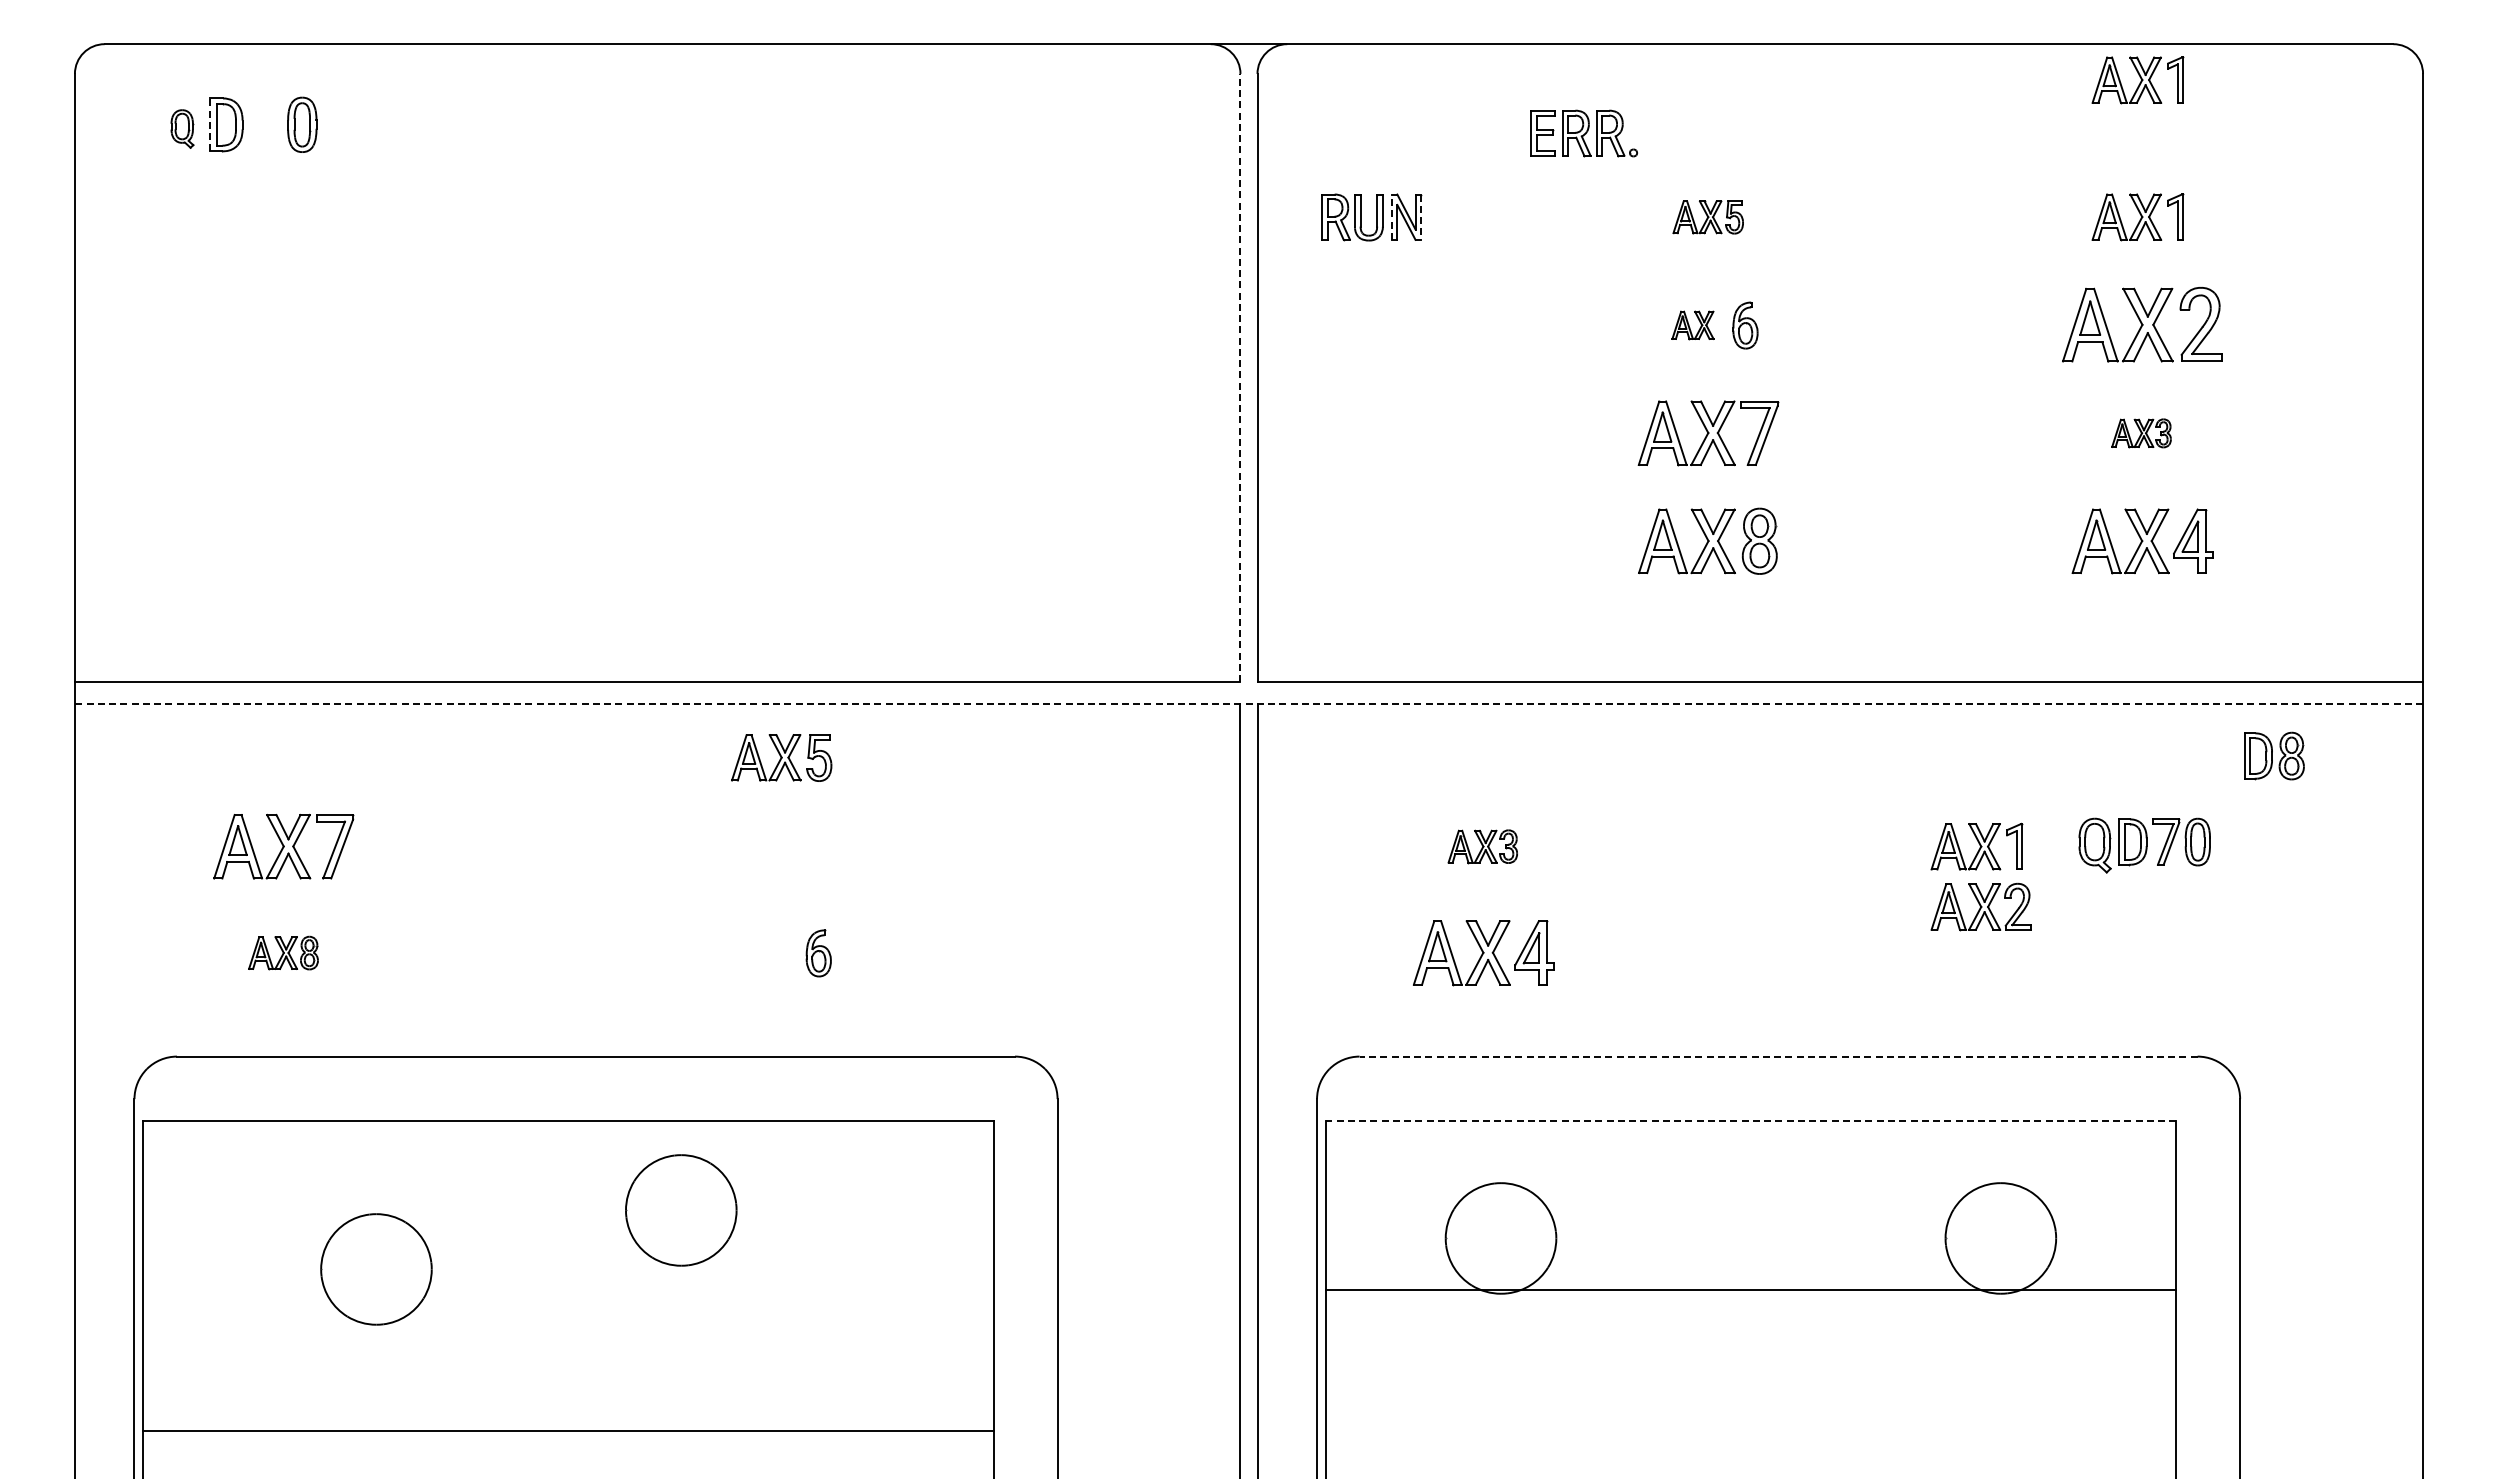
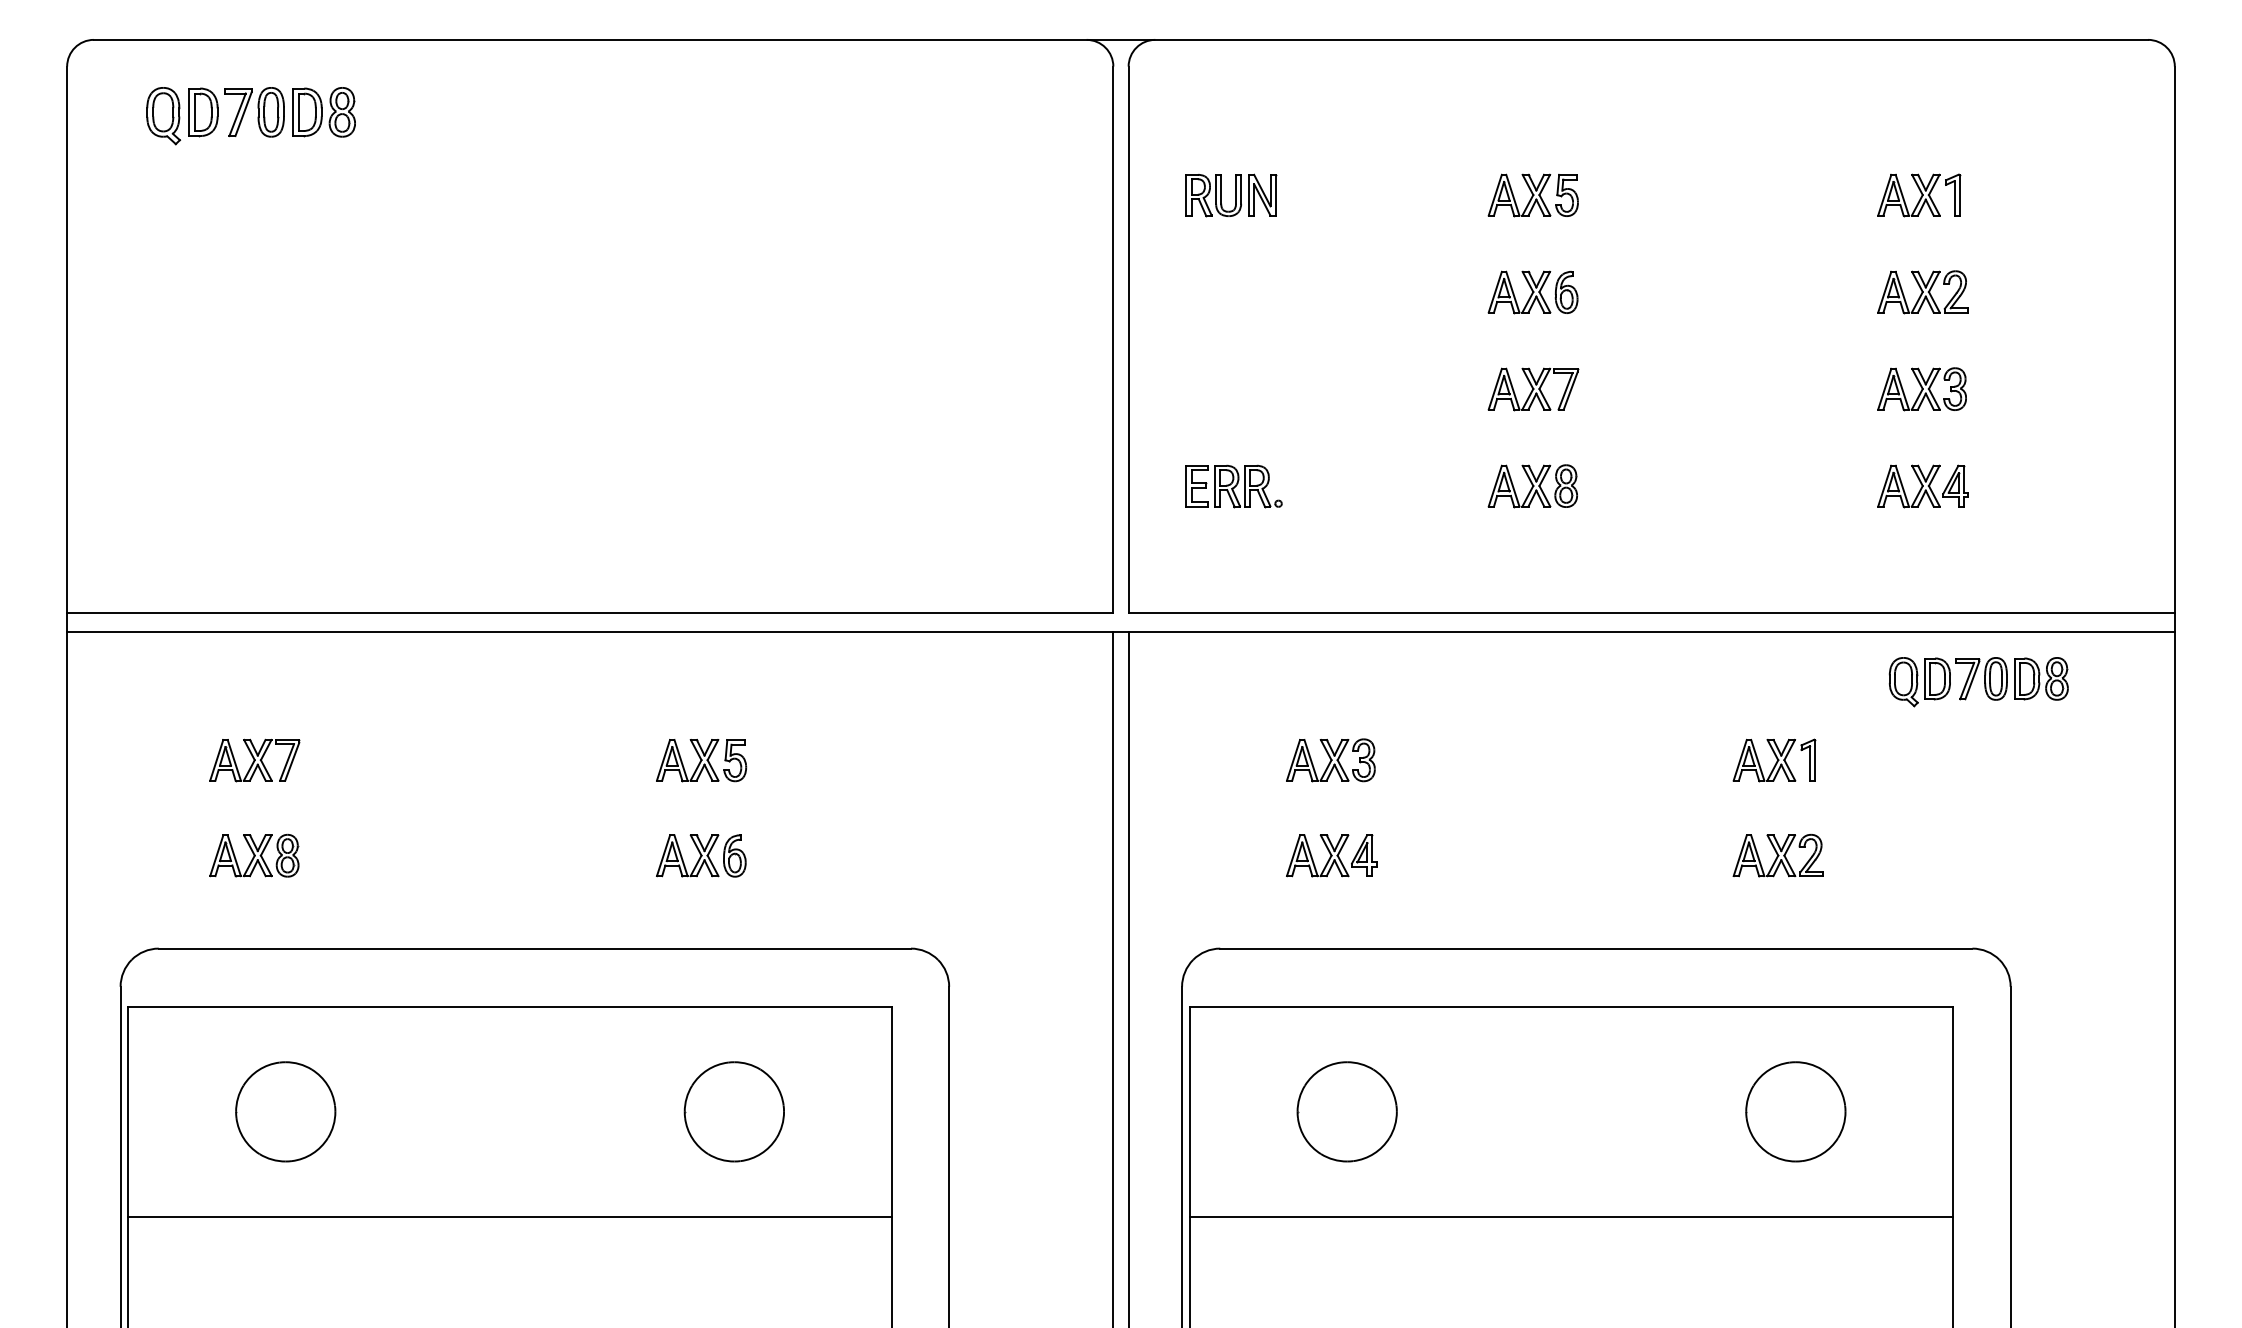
part: (2137, 80) -> (1918, 72), removed
line: (210, 124) -> (188, 111), dashed -> solid
part: (265, 124) -> (238, 111), added
part: (360, 124) -> (323, 111), added
part: (182, 128) -> (163, 115), size x1.67
part: (1583, 133) -> (1233, 486), moved
line: (1391, 217) -> (1248, 195), dashed -> solid
line: (1421, 217) -> (1275, 195), dashed -> solid
part: (1707, 217) -> (1532, 195), size x1.43
part: (1692, 325) -> (1519, 292), size x1.67
part: (2141, 325) -> (1922, 292), size x0.62
line: (1240, 377) -> (1113, 339), dashed -> solid
part: (1708, 433) -> (1533, 389), size x0.71
part: (2141, 433) -> (1922, 389), size x1.67
part: (1707, 541) -> (1532, 486), size x0.71
part: (2142, 541) -> (1923, 486), size x0.71
line: (1248, 703) -> (1120, 631), dashed -> solid
part: (781, 757) -> (701, 760), moved
part: (2144, 845) -> (1948, 681), moved
part: (284, 846) -> (255, 760), size x0.71
part: (1482, 846) -> (1330, 760), size x1.43
part: (1980, 906) -> (1777, 855), moved
part: (283, 952) -> (254, 855), size x1.43
part: (1483, 953) -> (1331, 856), size x0.71
part: (760, 954) -> (682, 856), added
line: (1778, 1056) -> (1596, 948), dashed -> solid
line: (1750, 1121) -> (1571, 1006), dashed -> solid
part: (681, 1210) -> (734, 1111), moved
part: (376, 1269) -> (285, 1111), moved
line: (1750, 1290) -> (1571, 1216), moved
line: (567, 1431) -> (509, 1216), moved

